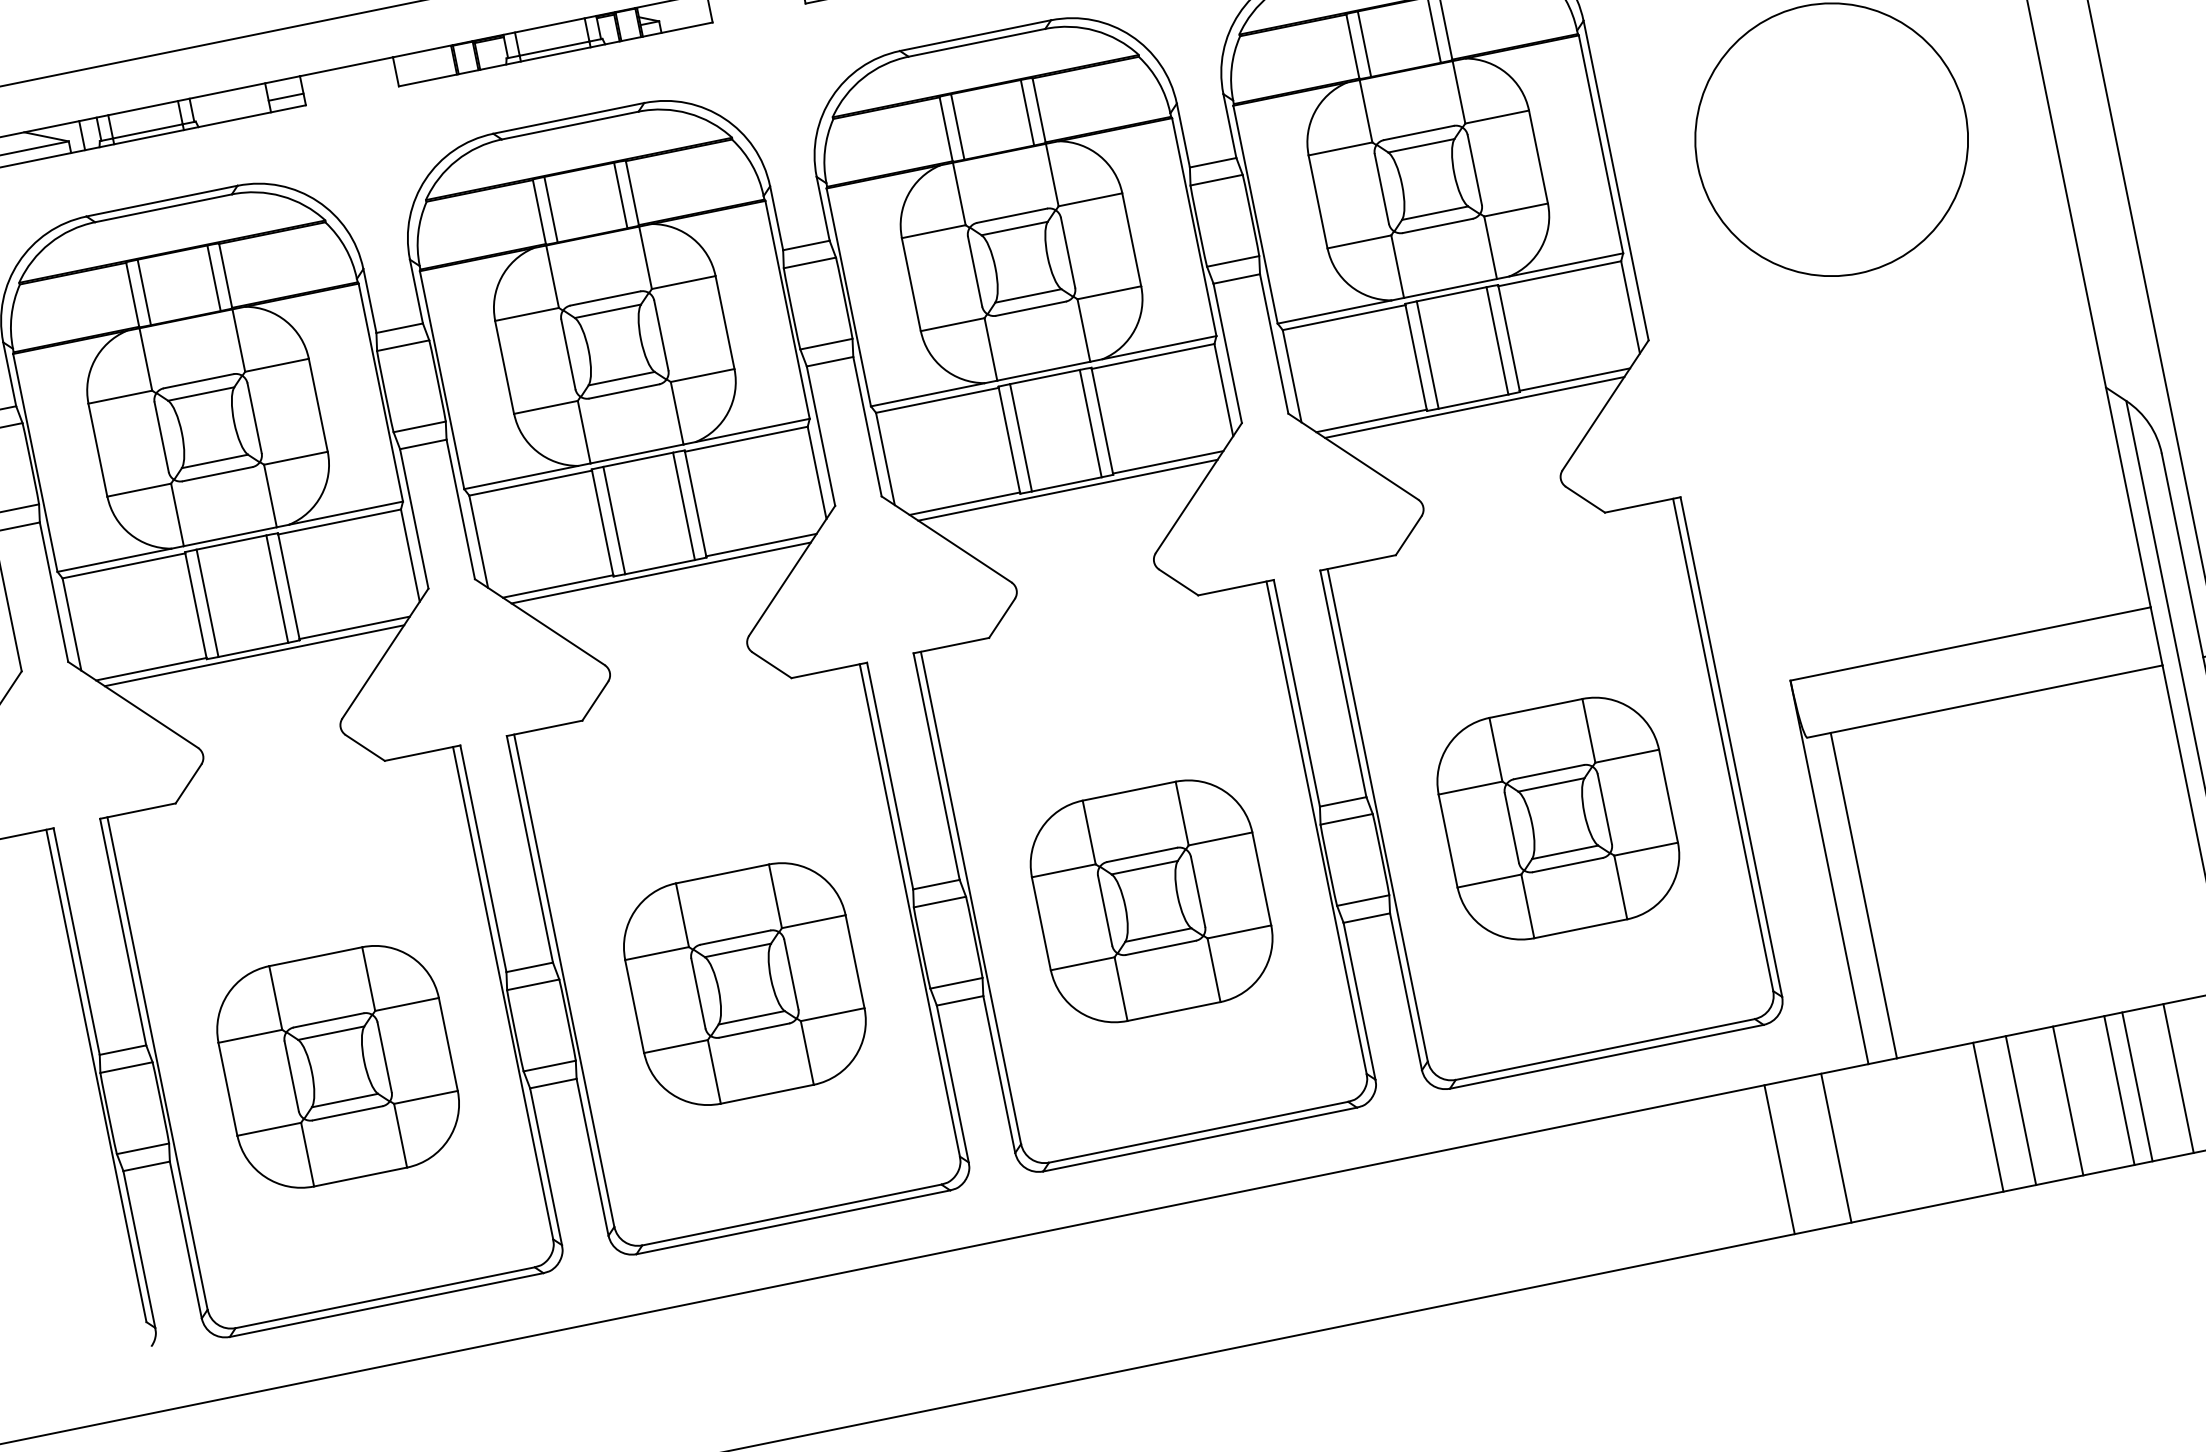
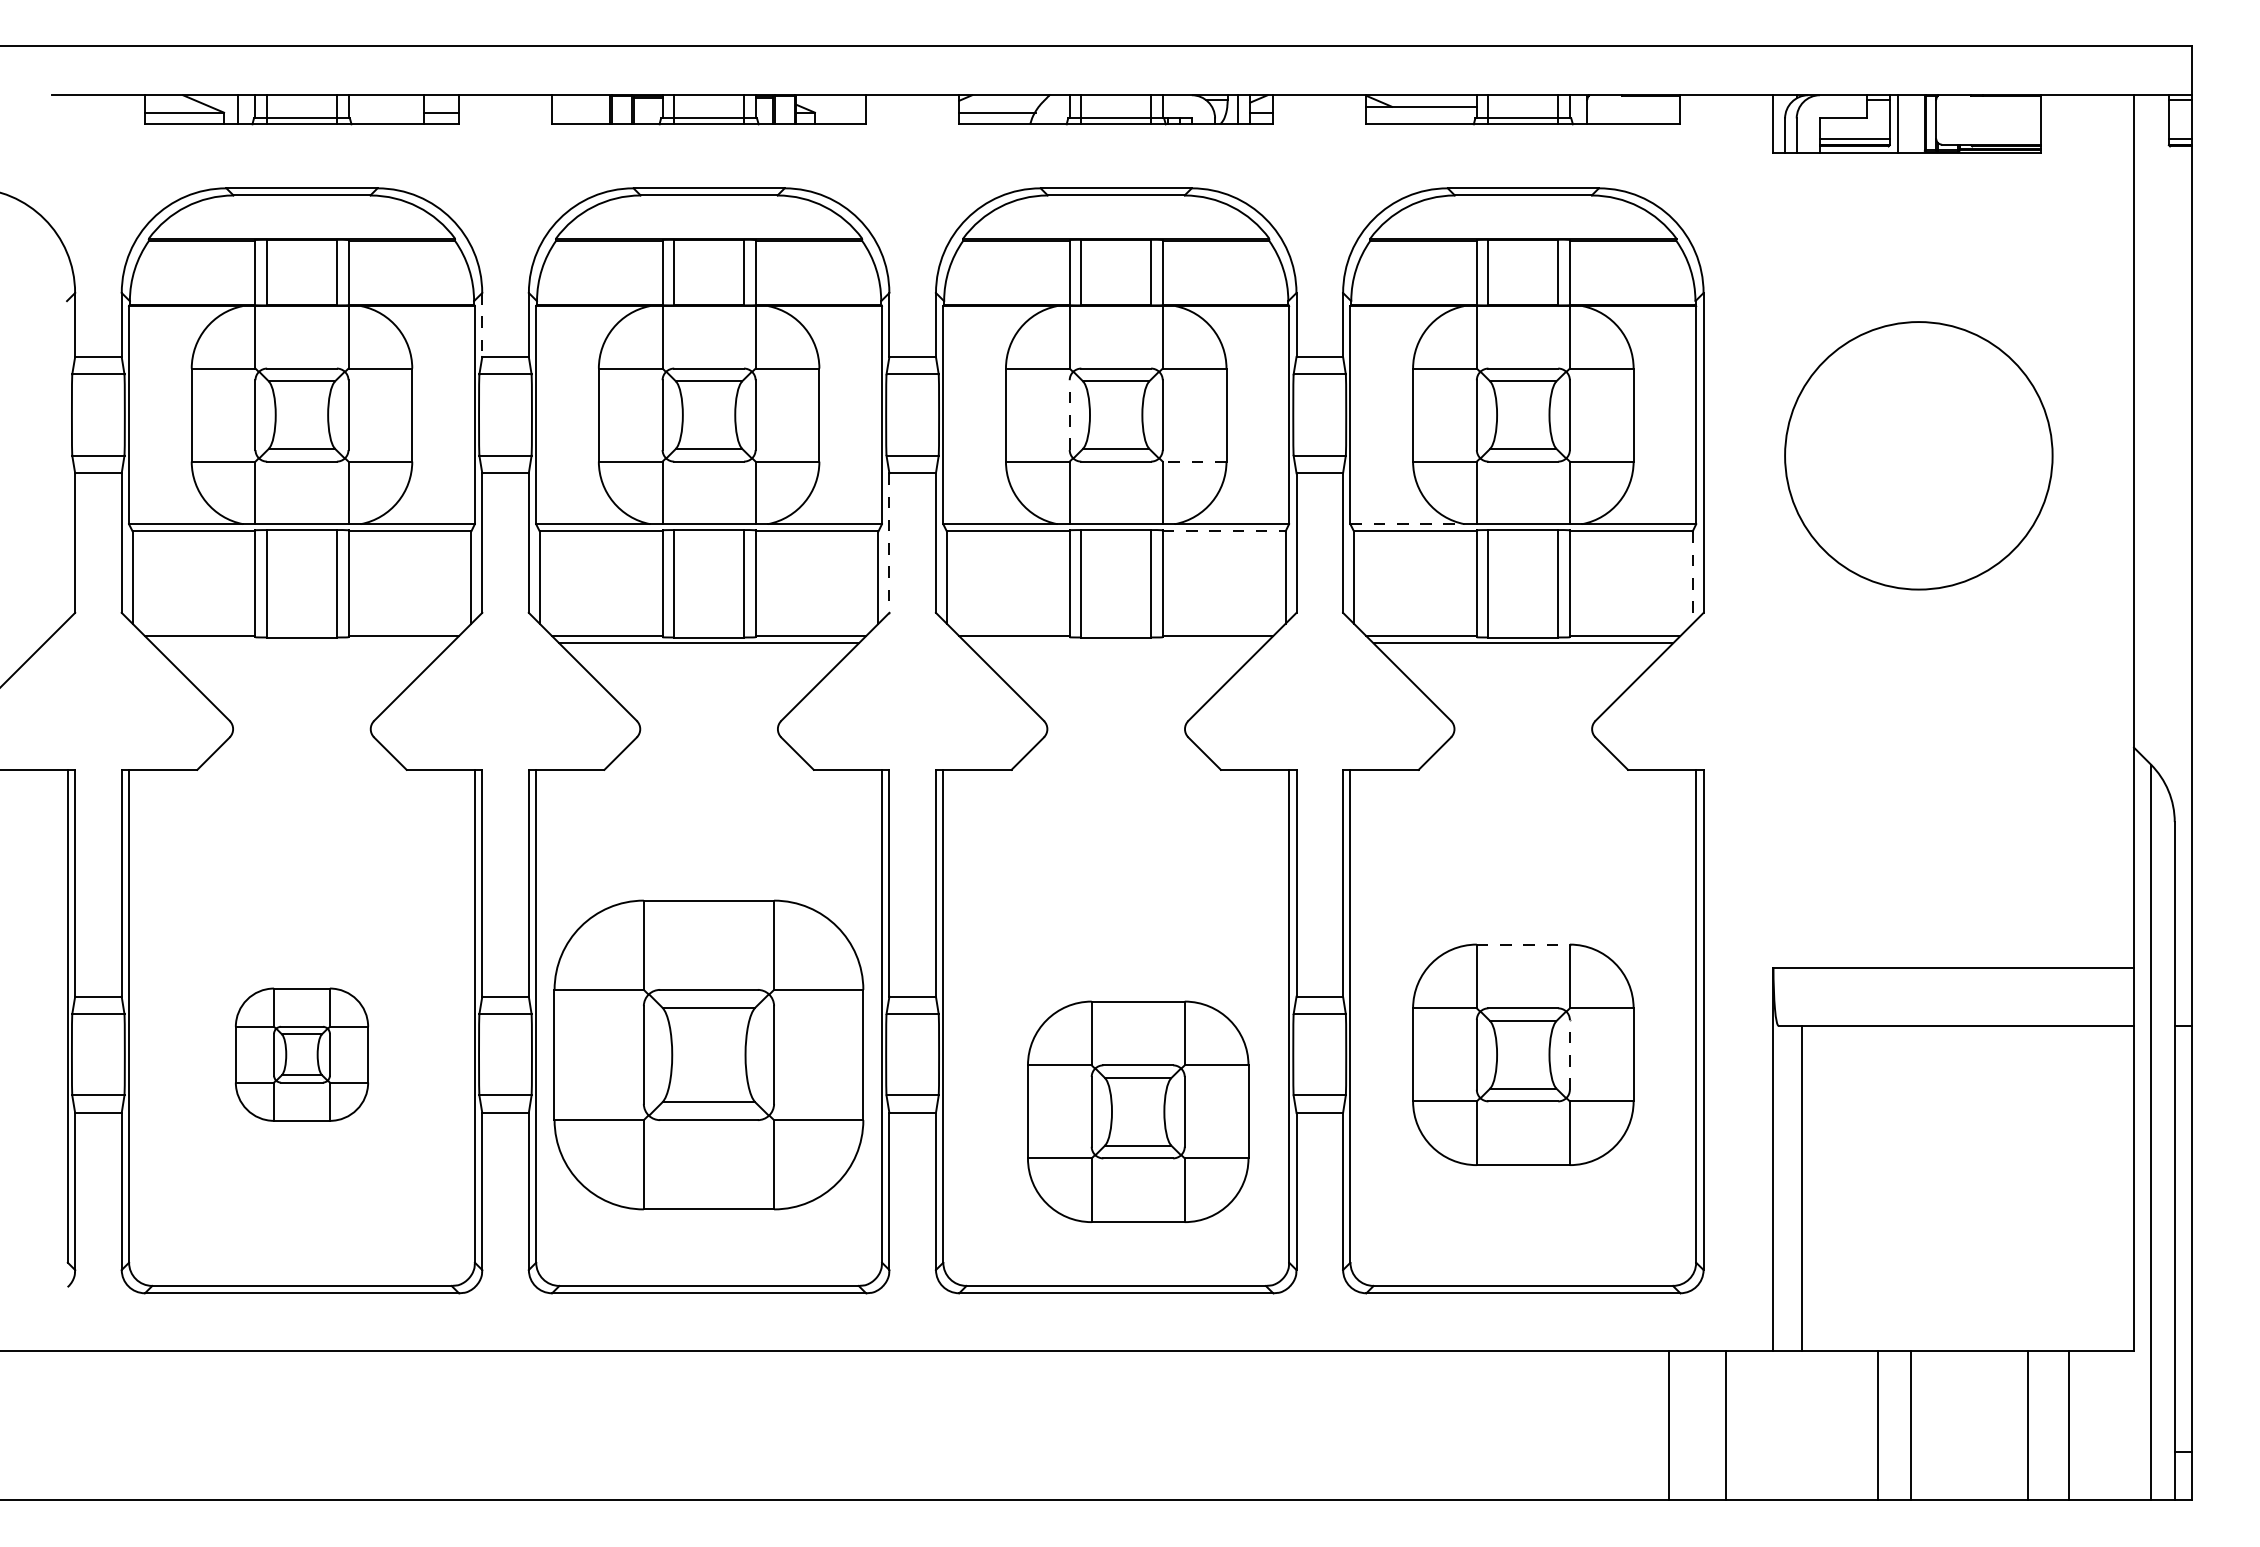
line: (974, 272) -> (1069, 415), solid -> dashed
line: (1109, 292) -> (1194, 461), solid -> dashed
line: (370, 300) -> (482, 324), solid -> dashed
line: (1630, 308) -> (1692, 578), solid -> dashed
line: (1334, 312) -> (1407, 524), solid -> dashed
line: (1153, 356) -> (1224, 531), solid -> dashed
line: (821, 436) -> (889, 543), solid -> dashed
line: (1068, 490) -> (1116, 643), removed
line: (254, 655) -> (301, 643), removed
line: (1536, 708) -> (1523, 944), solid -> dashed
line: (1604, 808) -> (1569, 1054), solid -> dashed
part: (1151, 900) -> (1138, 1111), moved
part: (745, 983) -> (709, 1054), size x1.4
part: (337, 1066) -> (301, 1054), size x0.6
line: (2119, 1090) -> (2009, 1425), removed
line: (2068, 1100) -> (1958, 1425), removed

